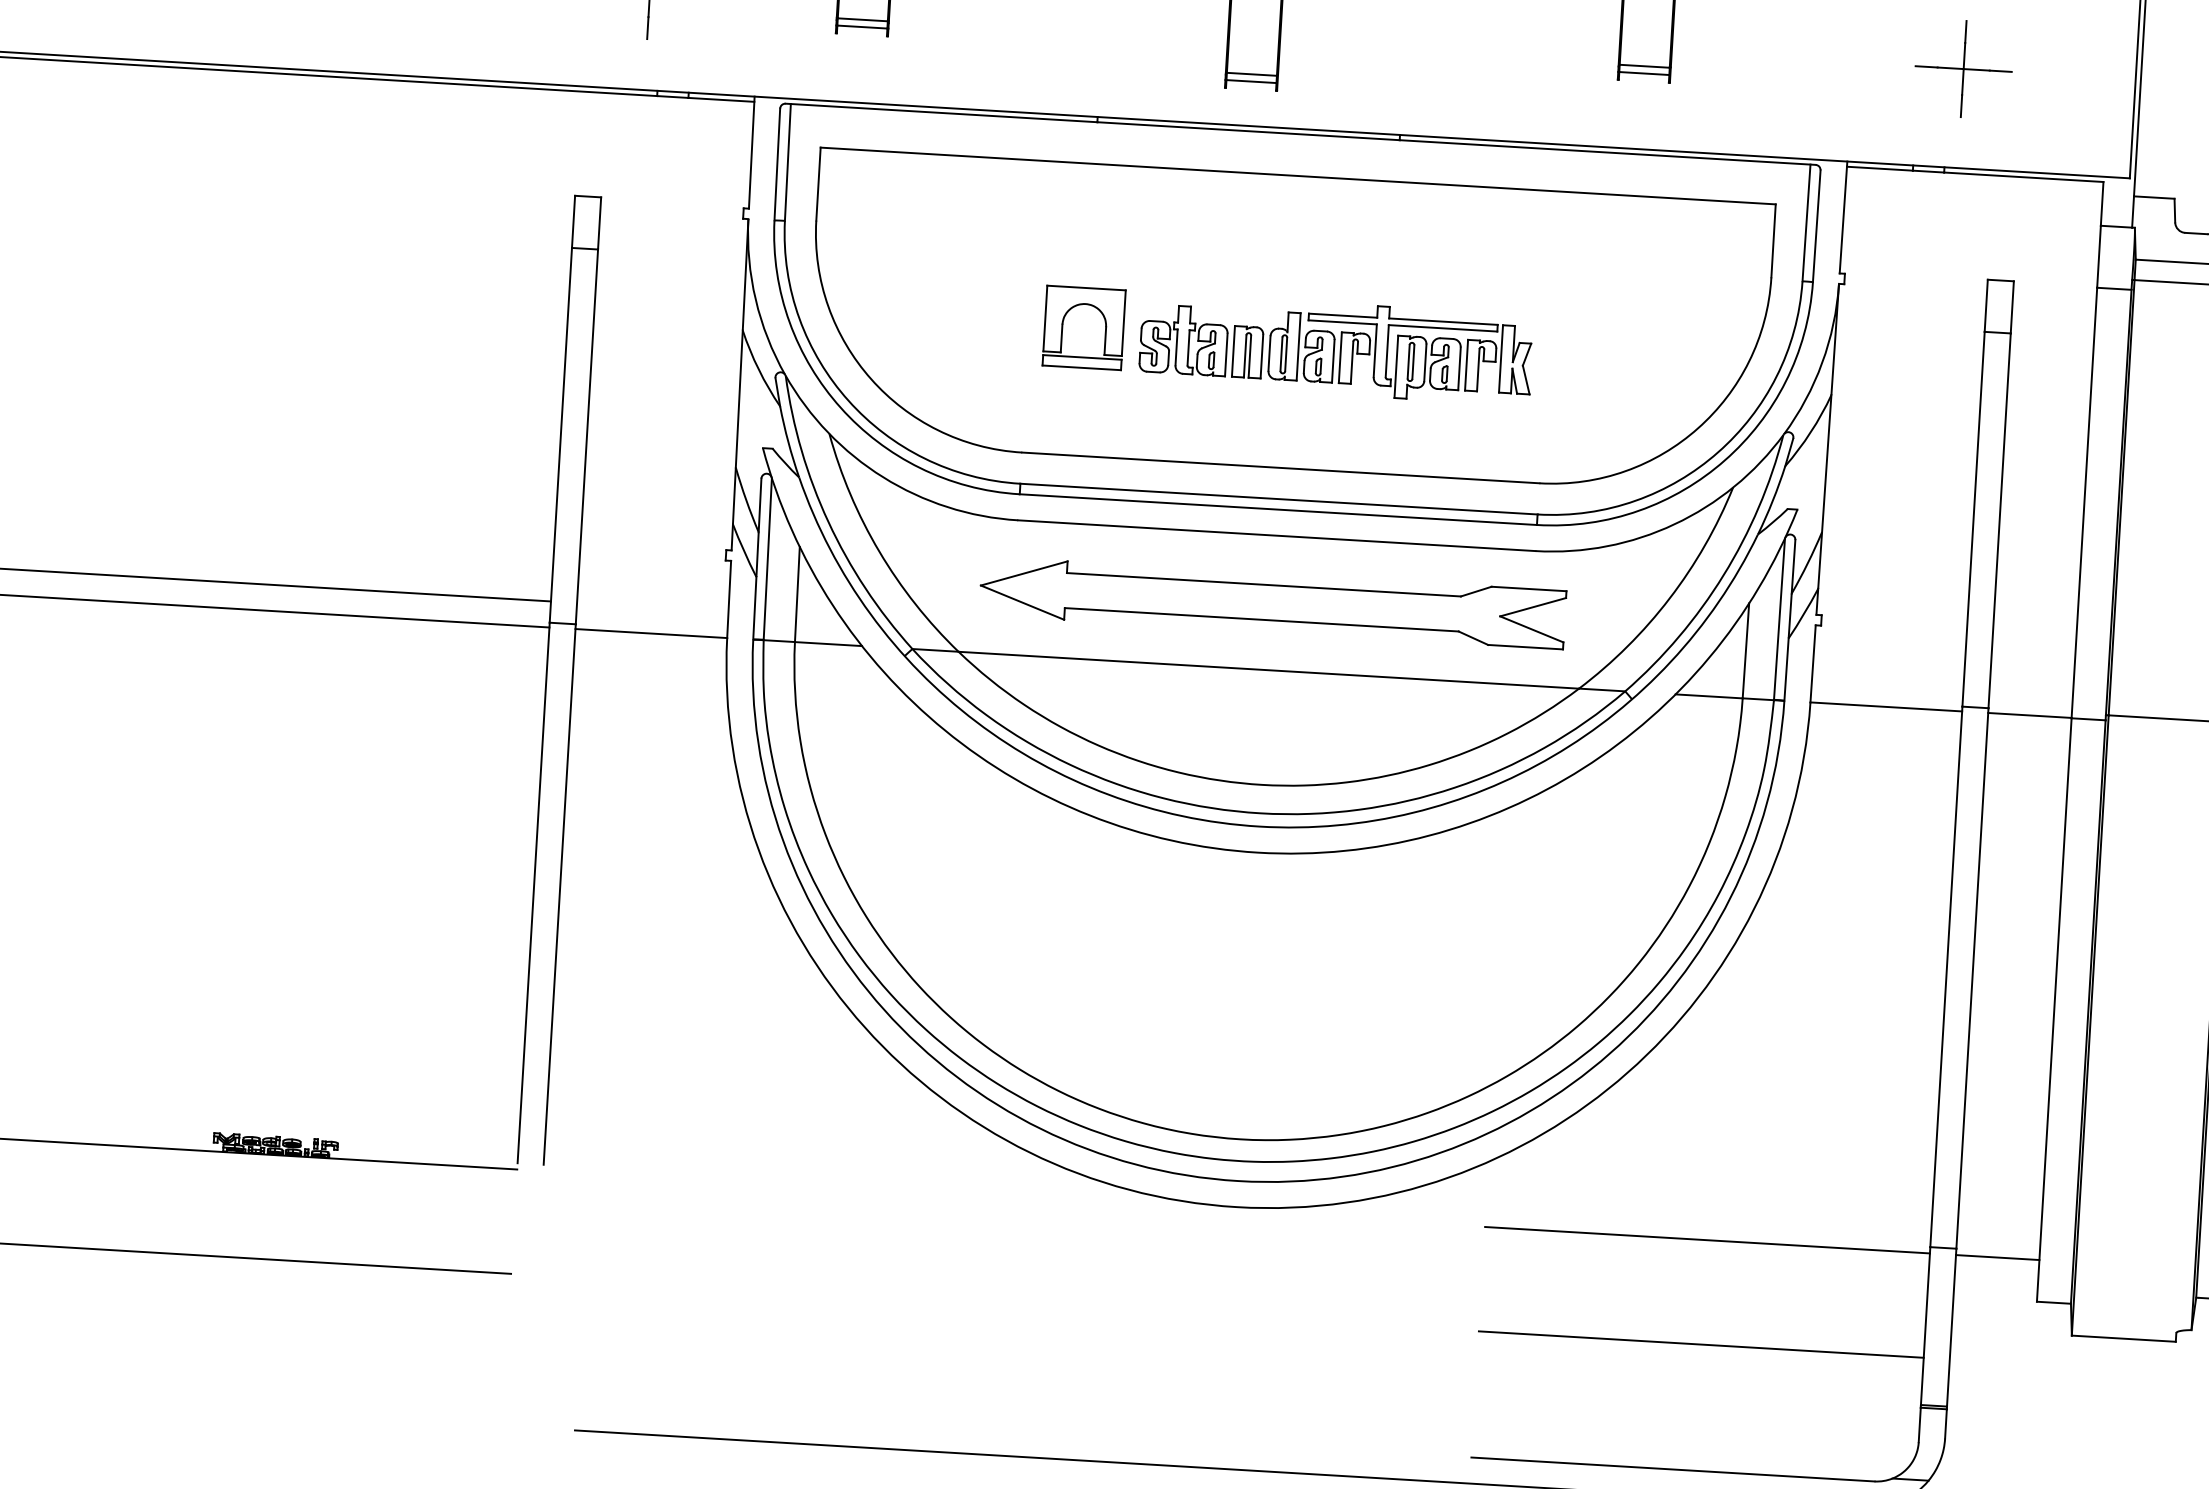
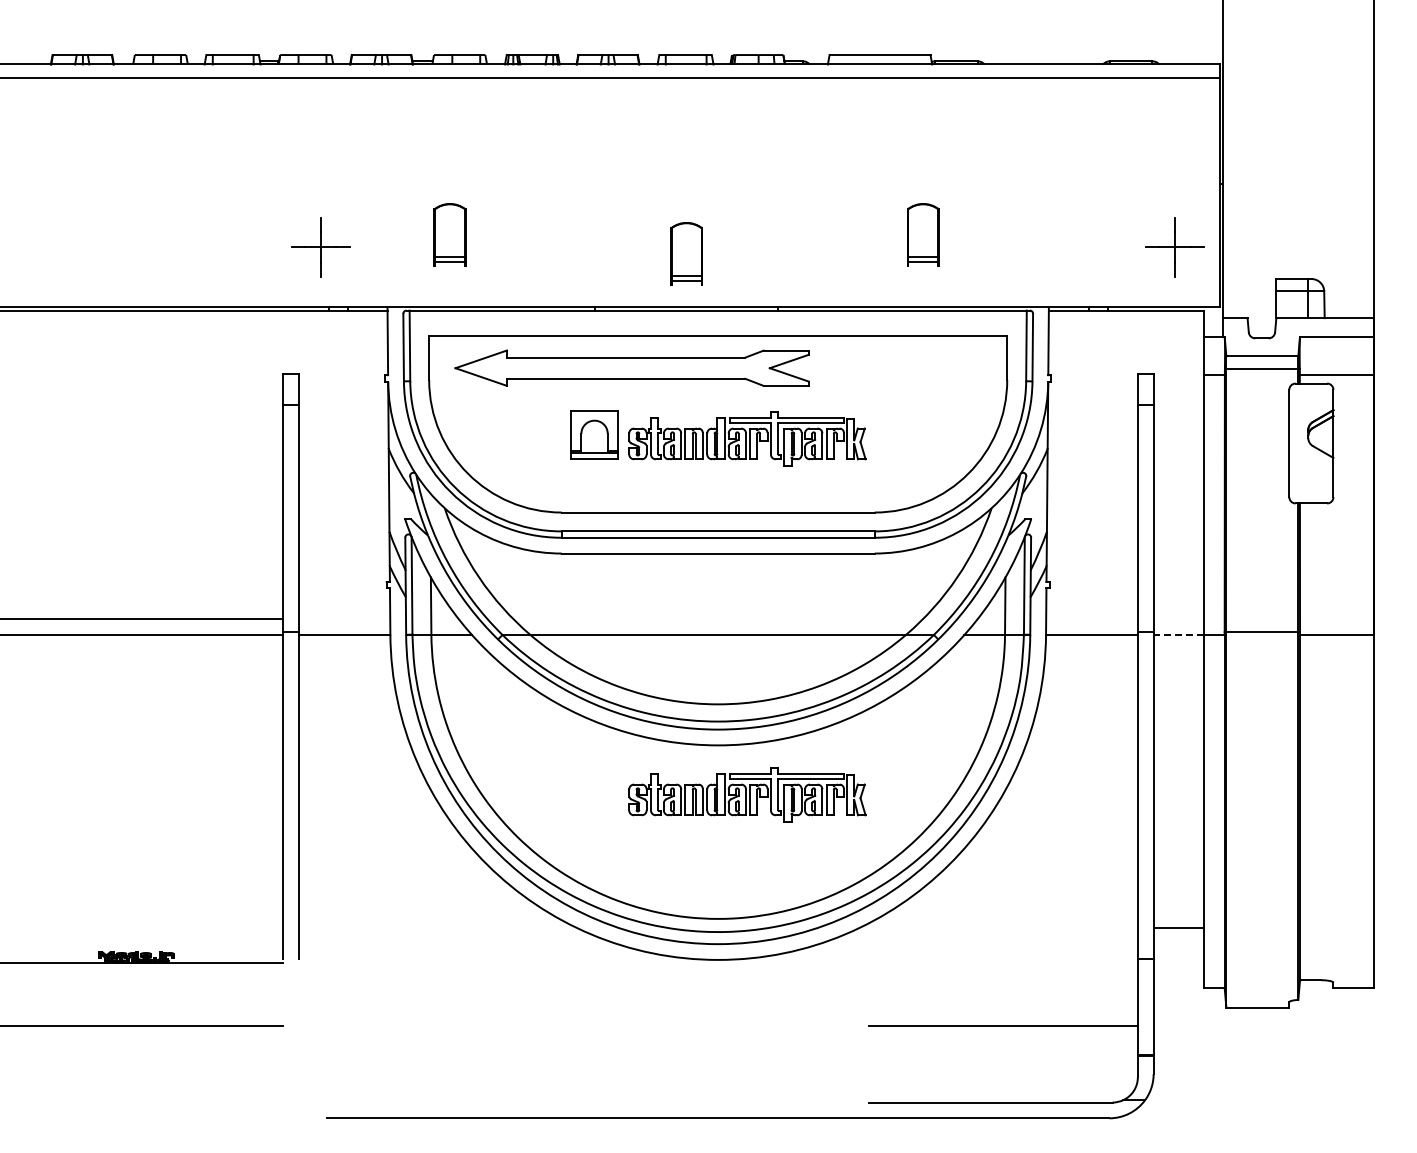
part: (1963, 69) -> (1174, 247), moved
part: (1271, 601) -> (631, 367), moved
line: (2029, 714) -> (1178, 634), solid -> dashed
part: (1301, 936) -> (747, 794), added
line: (1706, 1240) -> (1002, 963), removed
line: (1997, 1258) -> (1178, 928), moved

